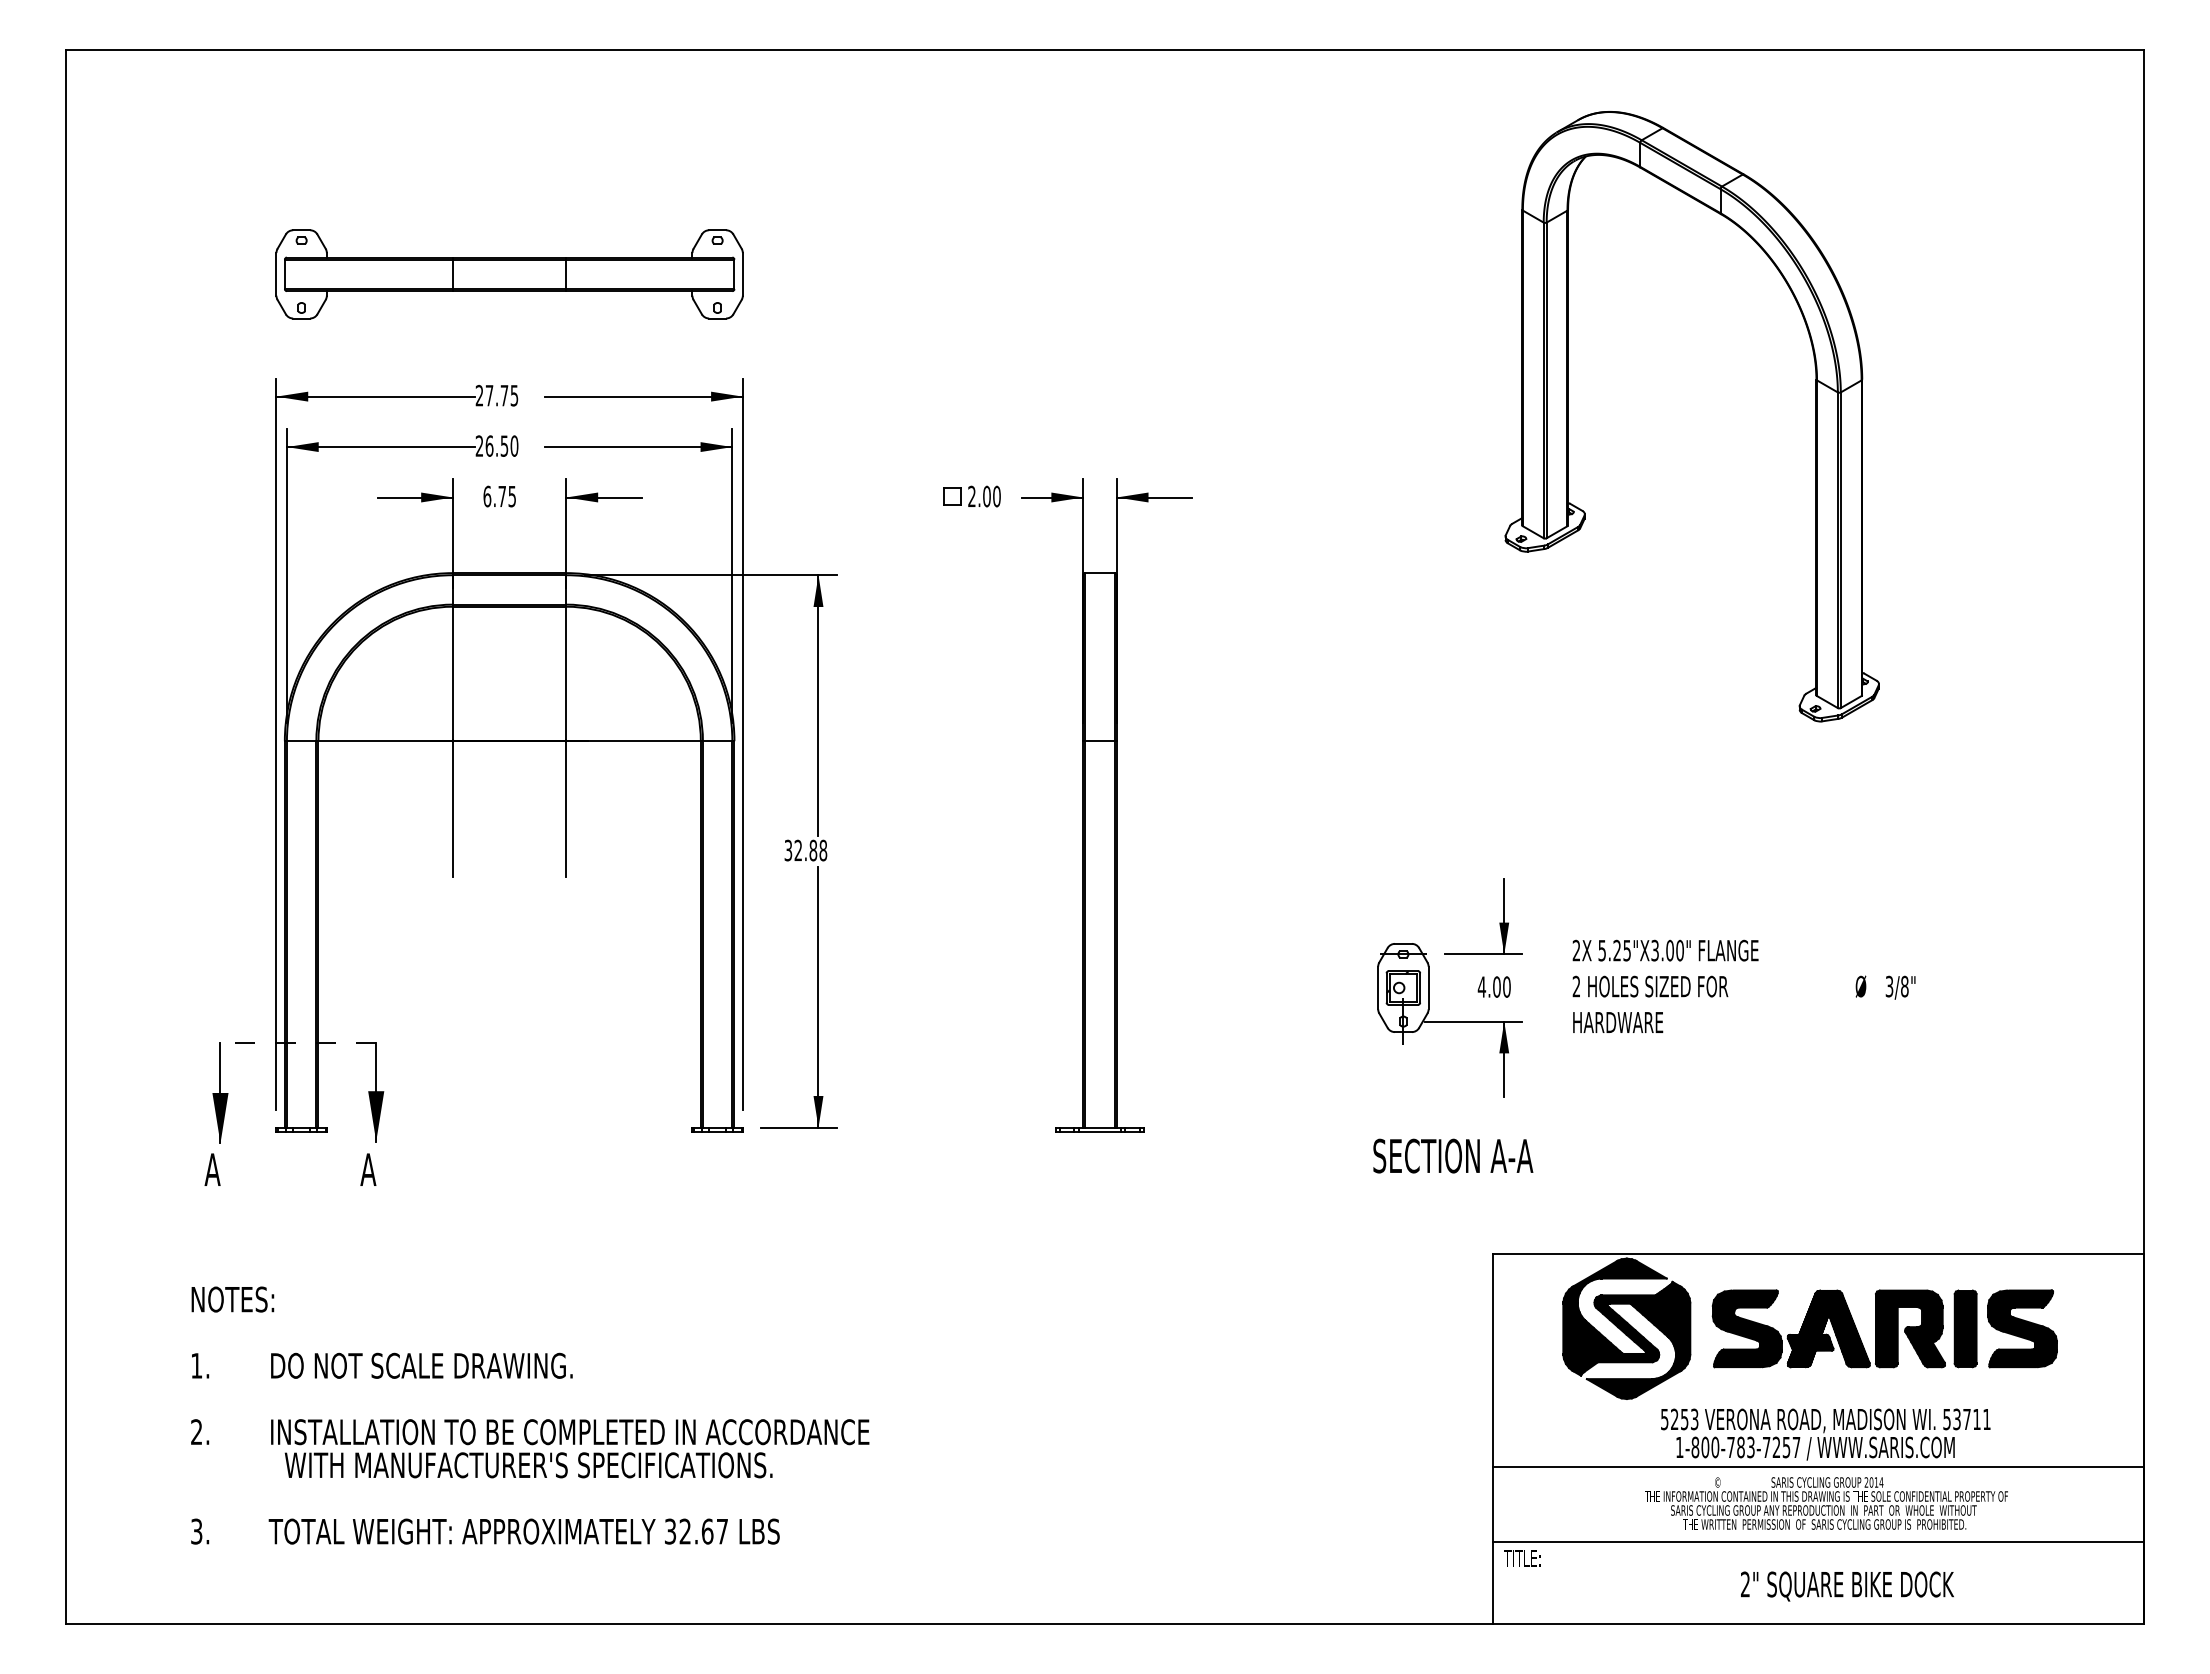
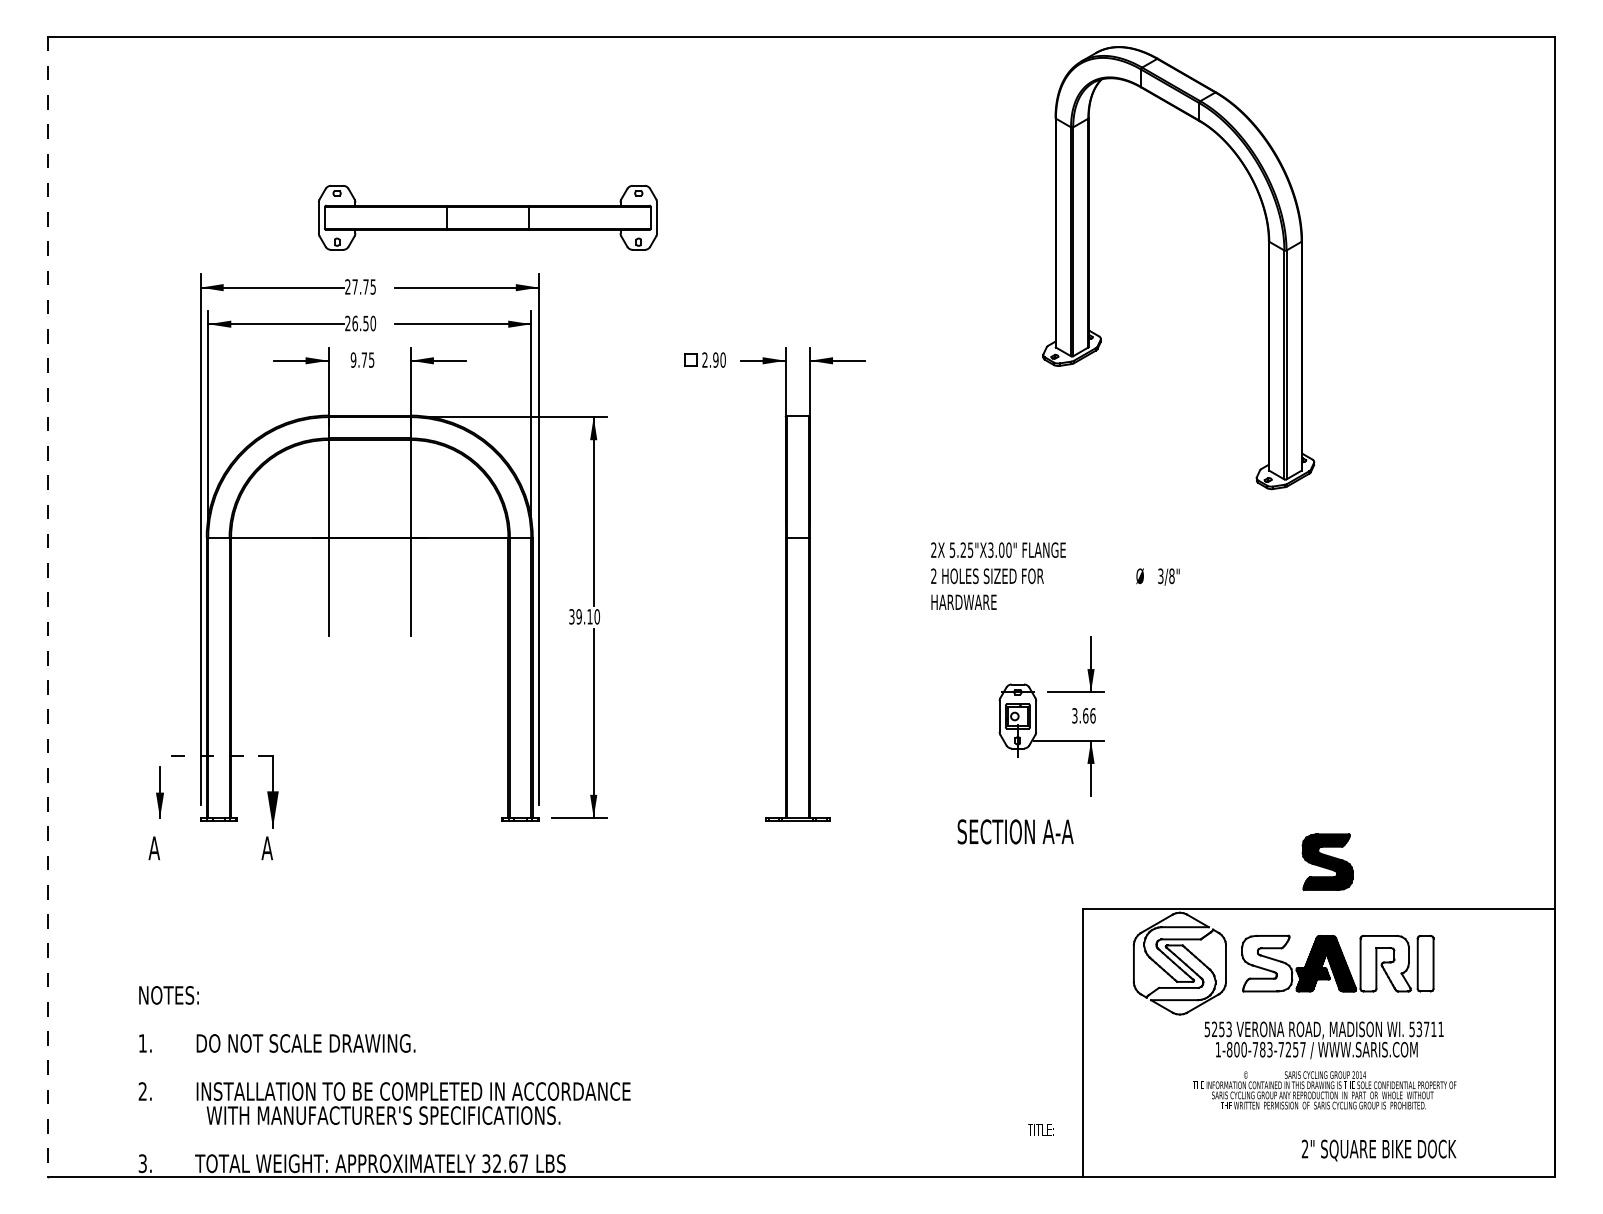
part: (509, 274) -> (487, 217), moved
part: (1568, 416) -> (1089, 267), moved
text: (487, 496) -> (353, 360), 6.75 -> 9.75
text: (986, 496) -> (715, 360), 2.00 -> 2.90
line: (66, 837) -> (48, 607), solid -> dashed
text: (810, 850) -> (587, 616), 32.88 -> 39.10
text: (1743, 985) -> (1054, 575), moved
text: (1493, 986) -> (1083, 715), 4.00 -> 3.66
part: (220, 1092) -> (160, 792), size x0.7
text: (1453, 1155) -> (1015, 831), moved
fill: (1626, 1328) -> (1179, 963), removed
fill: (1746, 1328) -> (1266, 963), removed
fill: (1909, 1328) -> (1384, 963), removed
fill: (1965, 1328) -> (1425, 963), removed
part: (2022, 1328) -> (1327, 861), moved
text: (530, 1415) -> (384, 1079), moved
line: (1817, 1467) -> (1318, 1064), removed
line: (1817, 1541) -> (1318, 1117), removed
text: (1522, 1558) -> (1041, 1130), moved
text: (1847, 1586) -> (1379, 1150), moved

